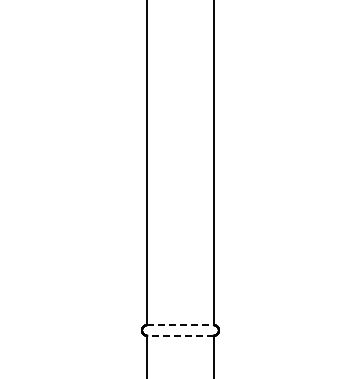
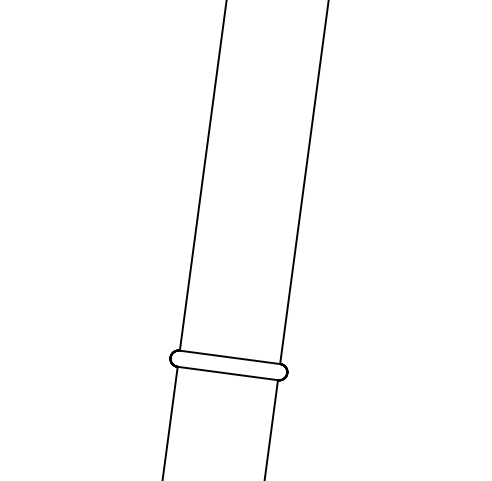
line: (180, 325) -> (229, 357), dashed -> solid
line: (180, 335) -> (227, 373), dashed -> solid

